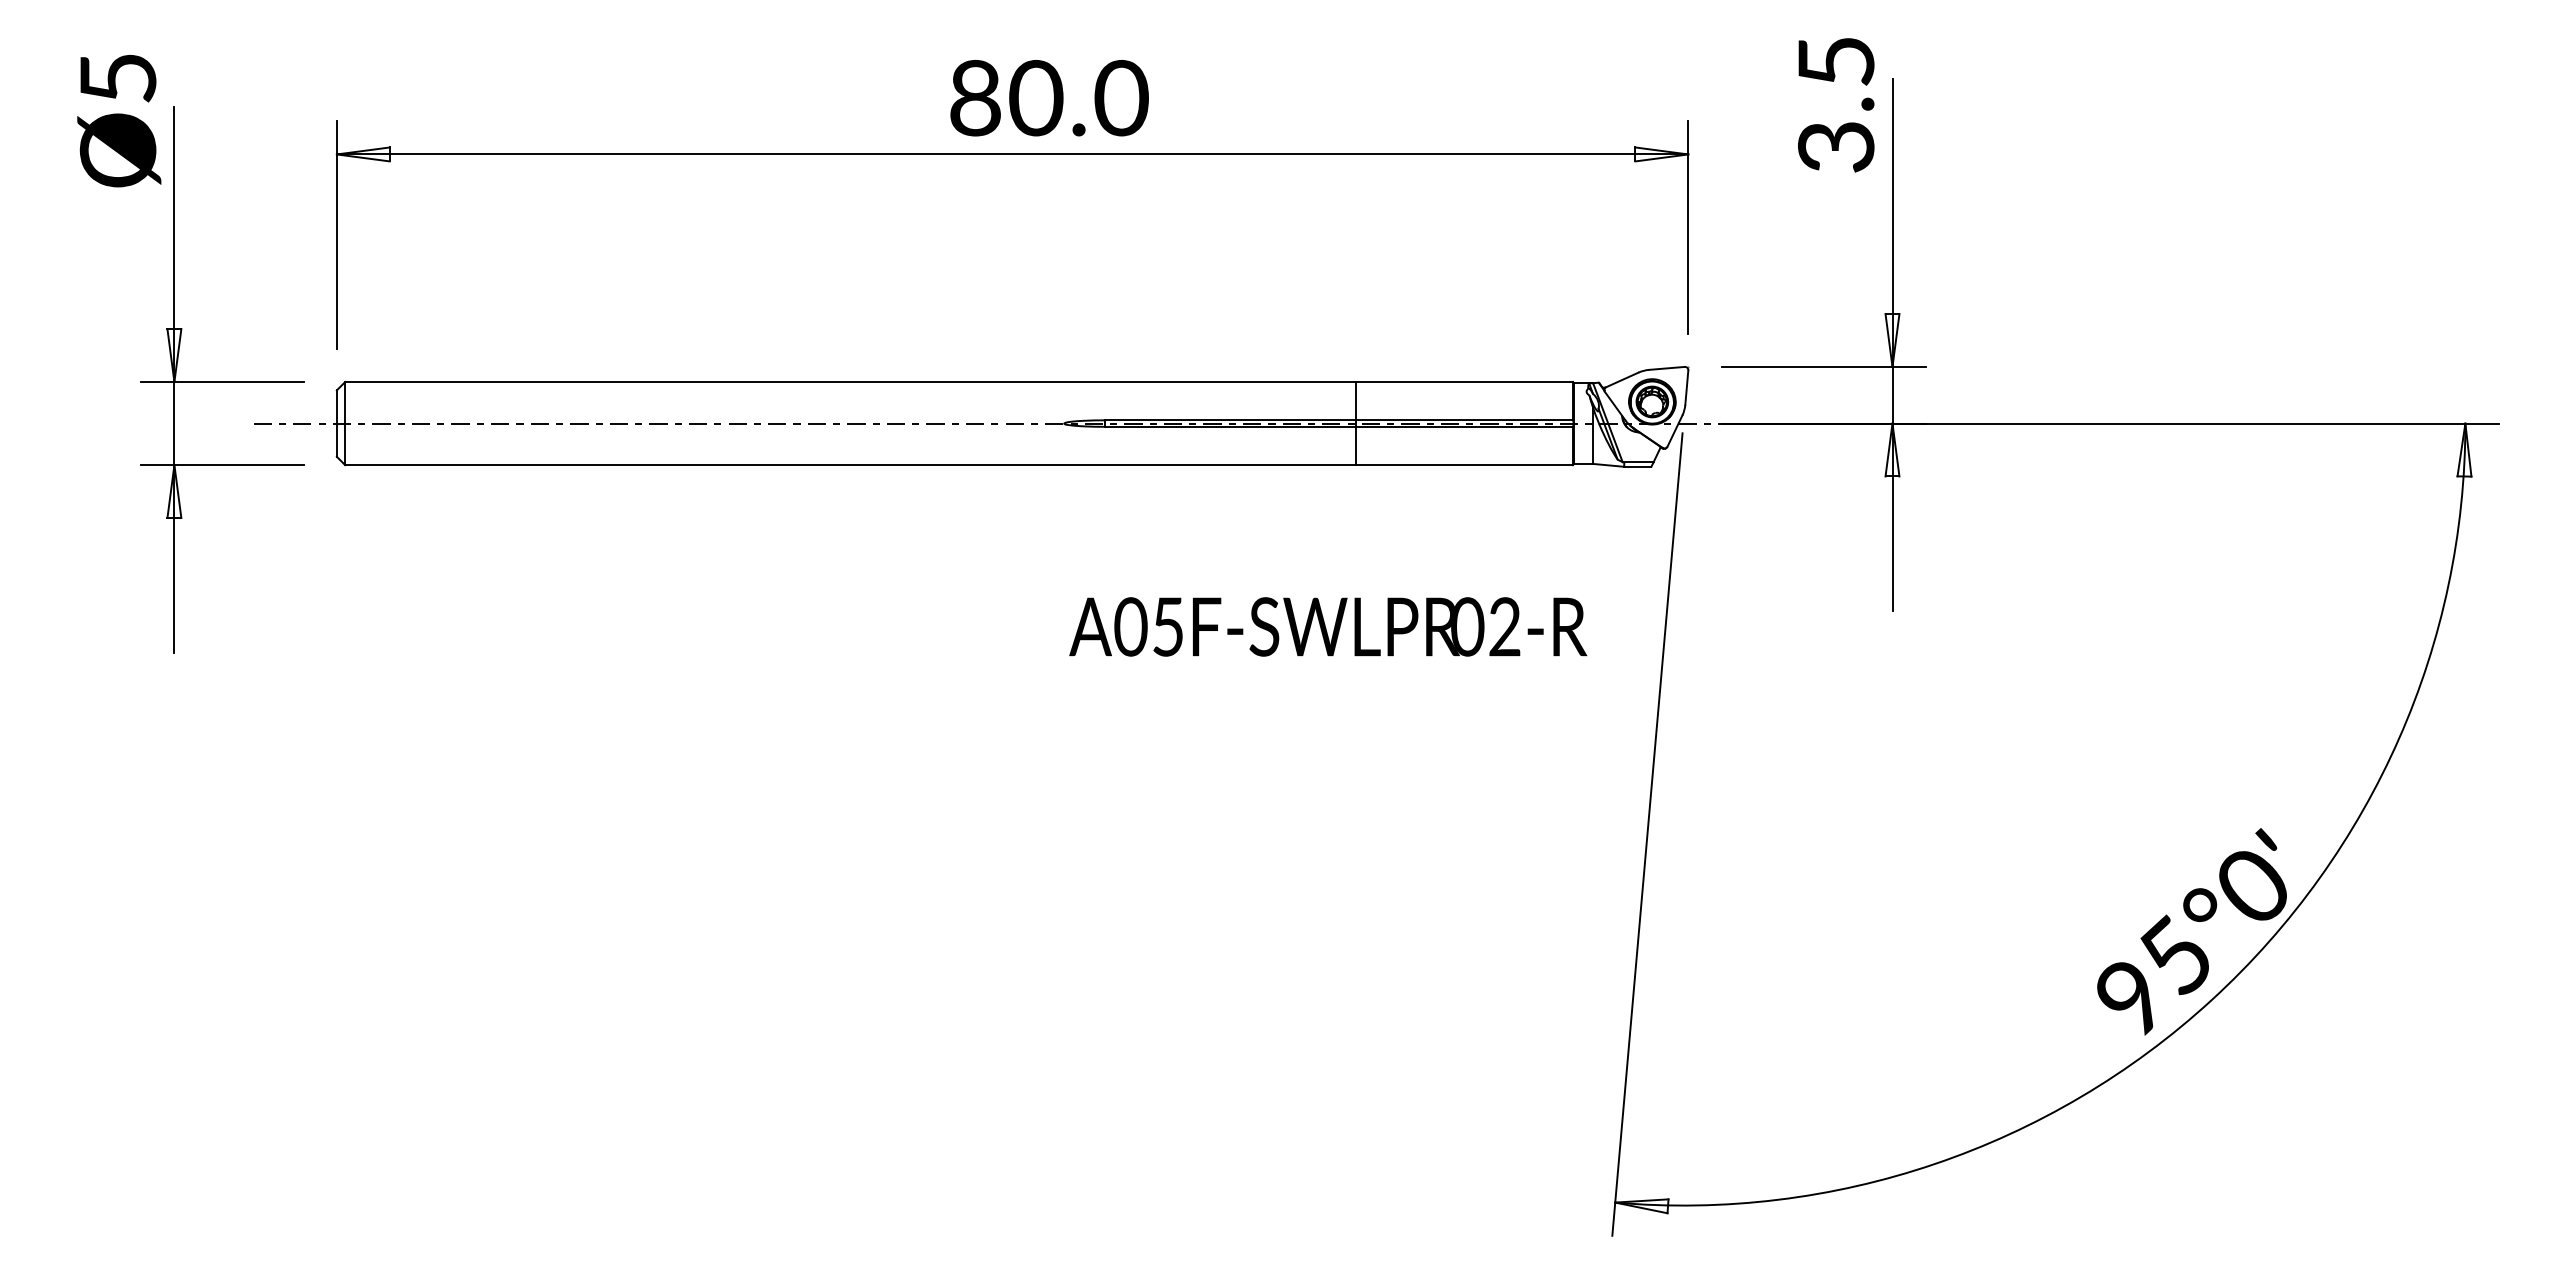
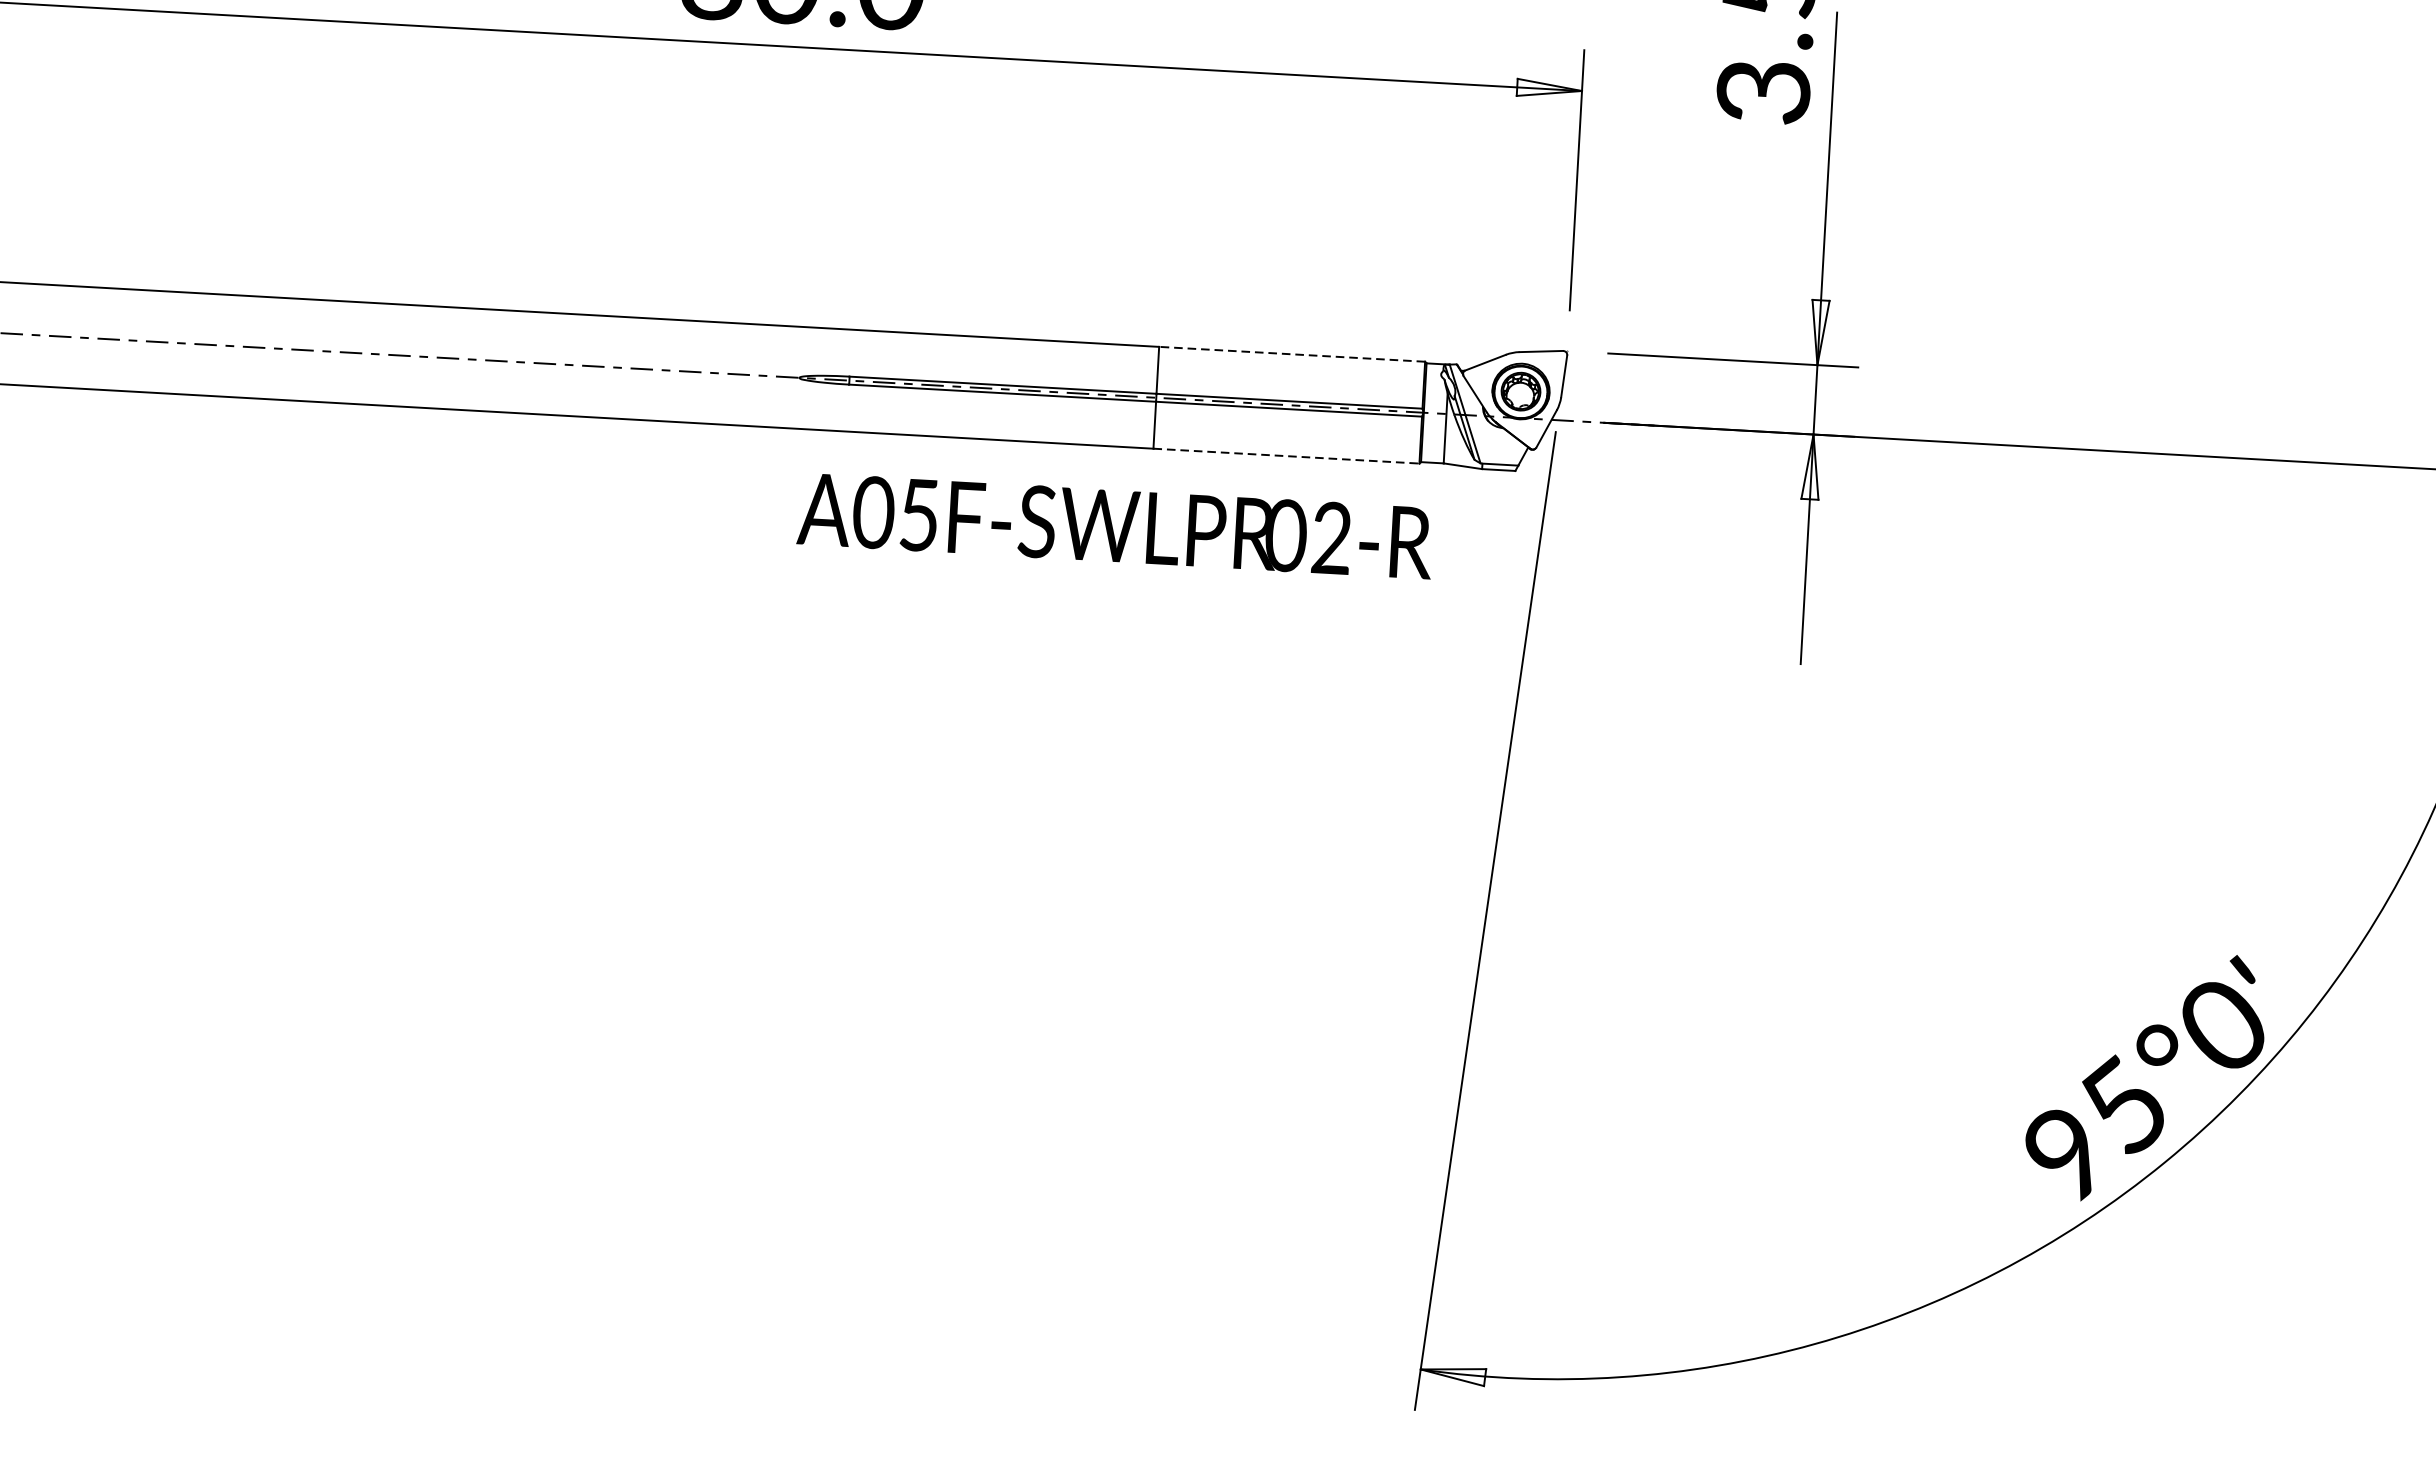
line: (1464, 382) -> (1292, 354), solid -> dashed
line: (1464, 465) -> (1286, 456), solid -> dashed
text: (1328, 626) -> (1115, 525), moved

